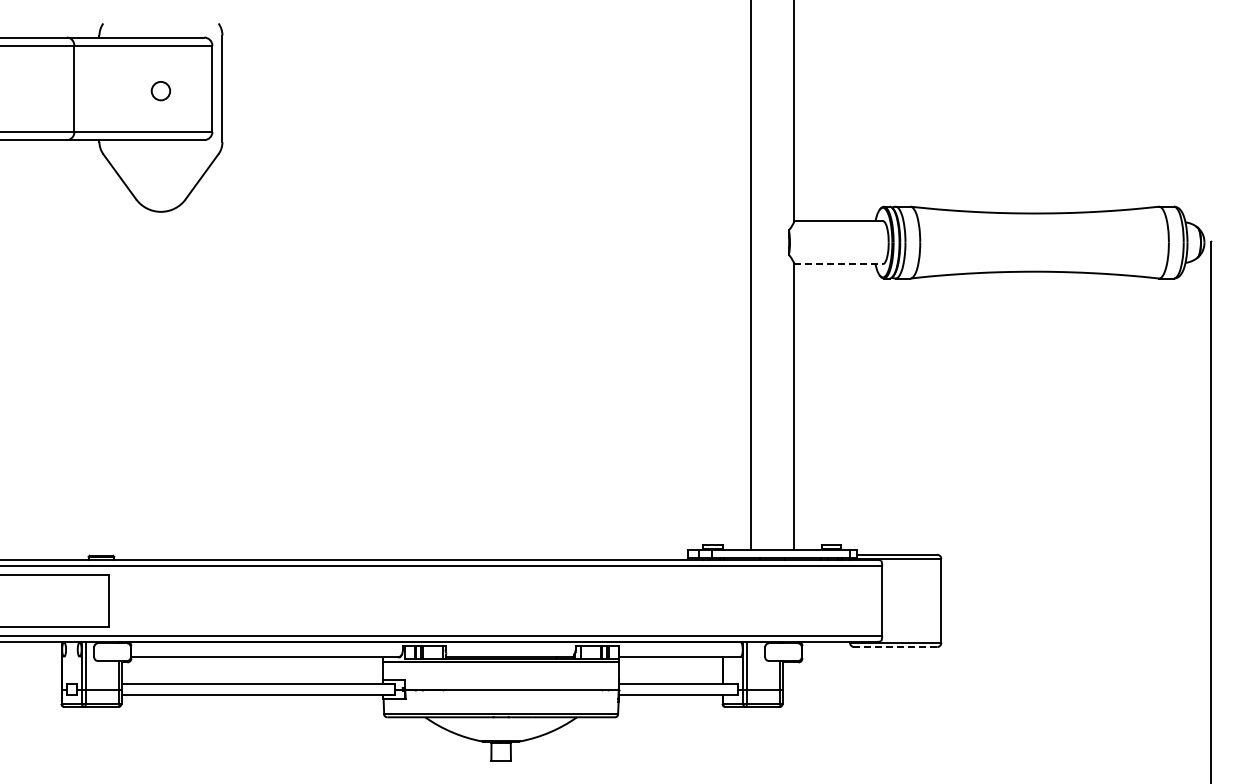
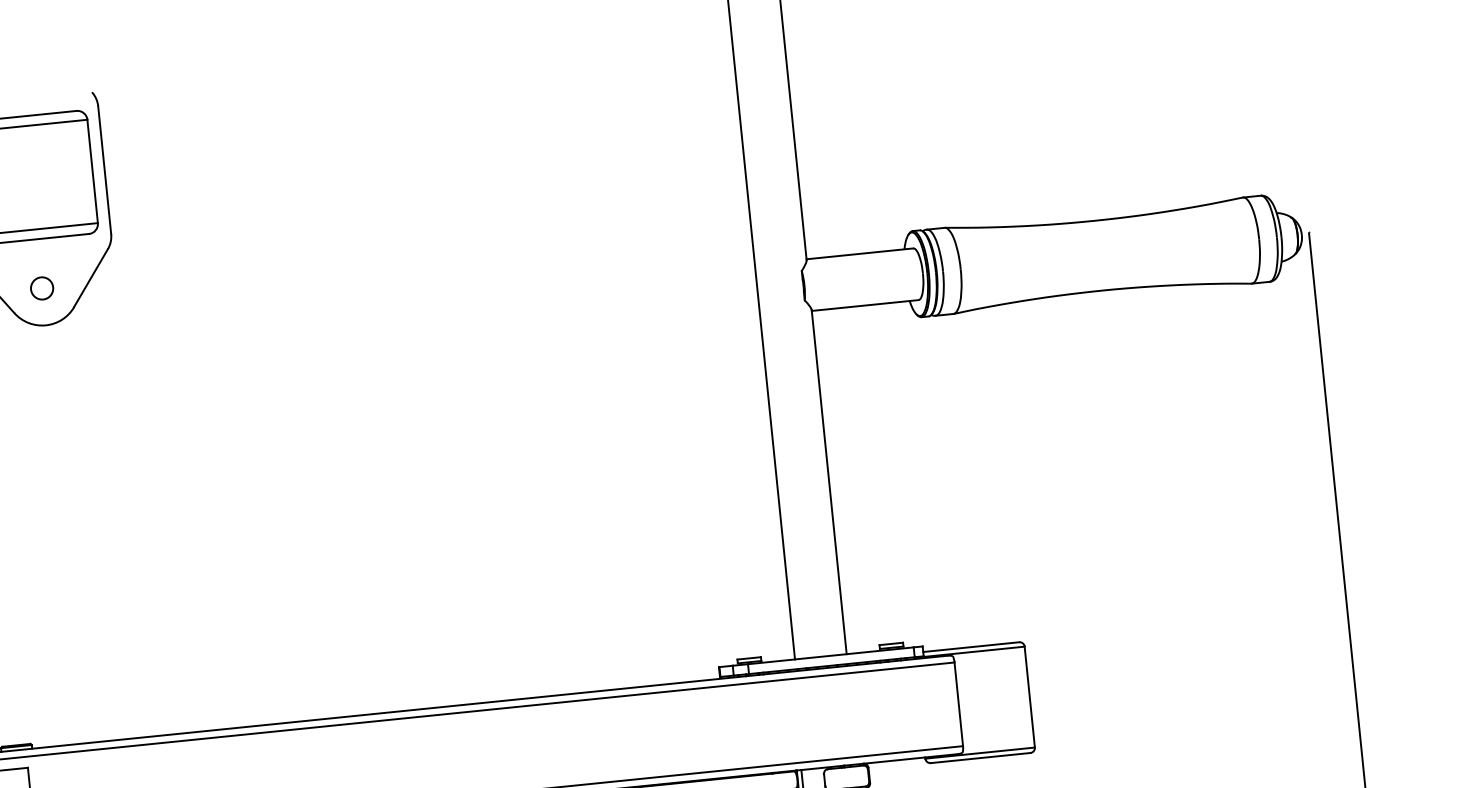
circle: (160, 91) -> (41, 288), moved
line: (838, 264) -> (865, 305), dashed -> solid
line: (895, 647) -> (980, 758), dashed -> solid

